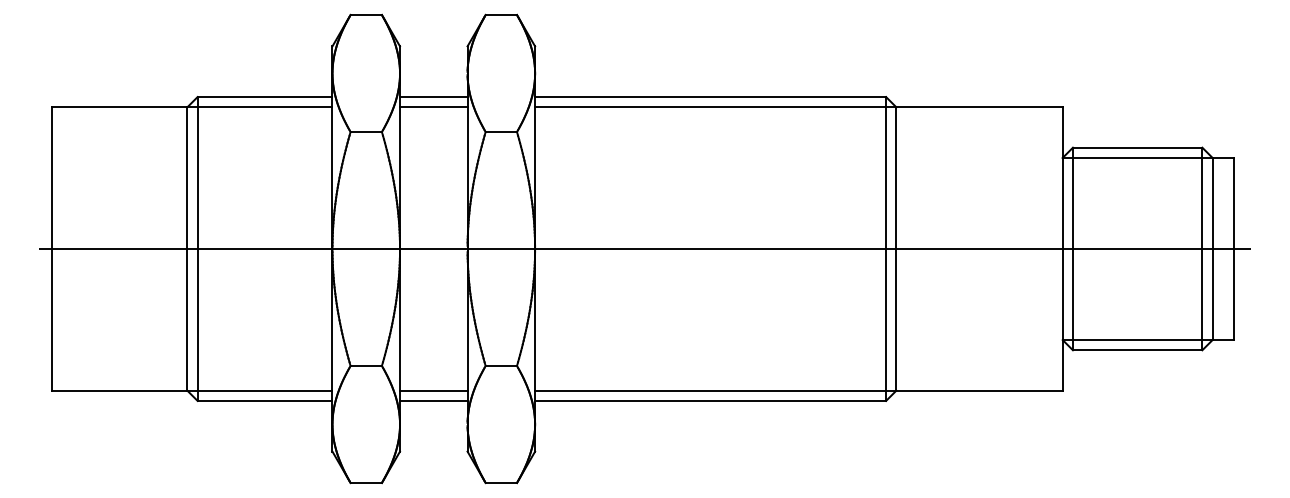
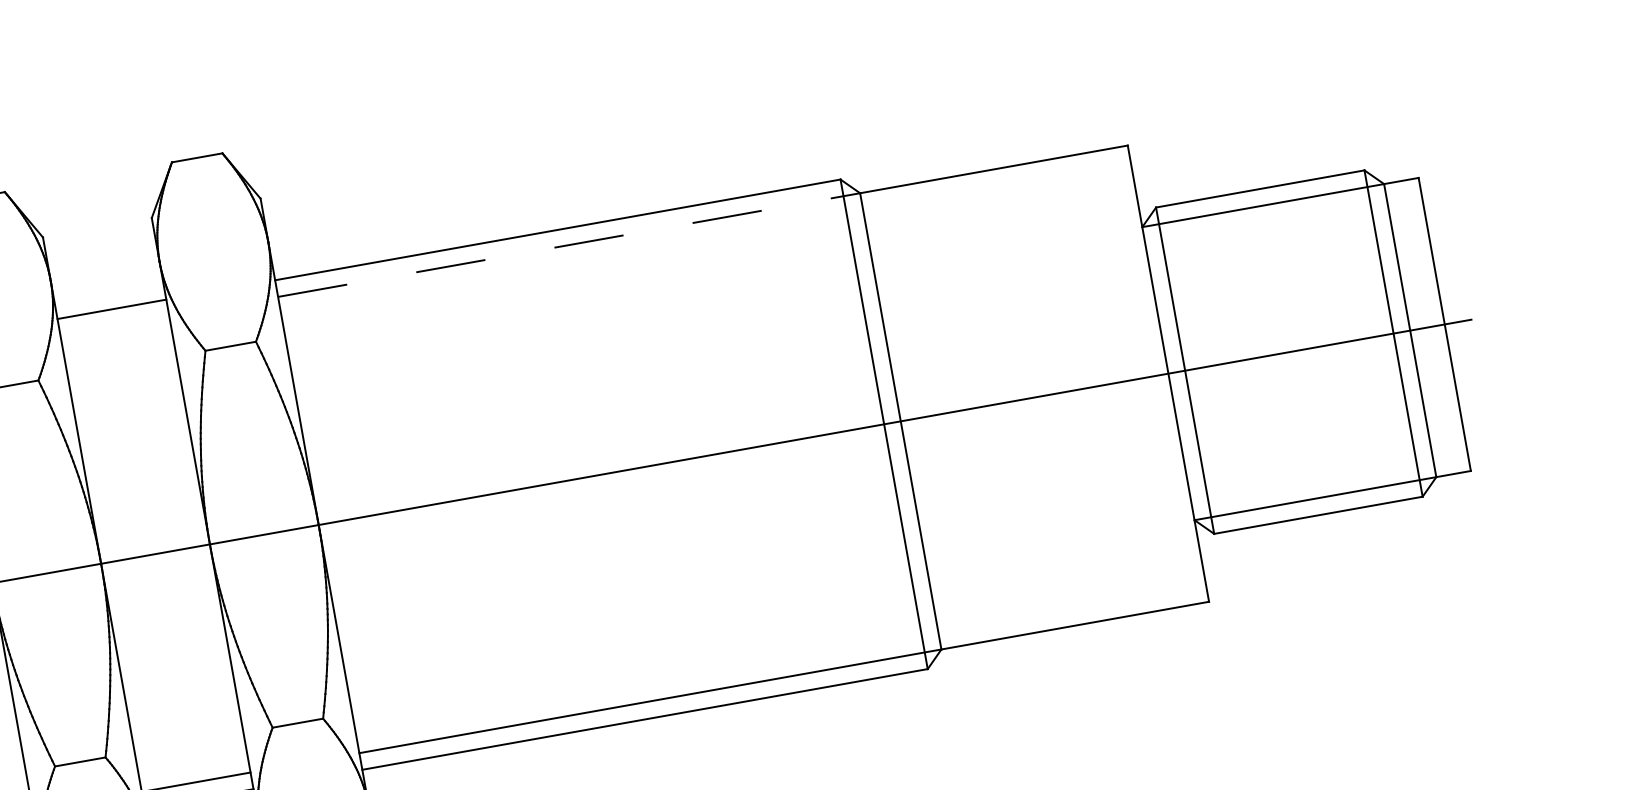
line: (433, 107) -> (114, 326), removed
line: (715, 107) -> (568, 245), solid -> dashed

